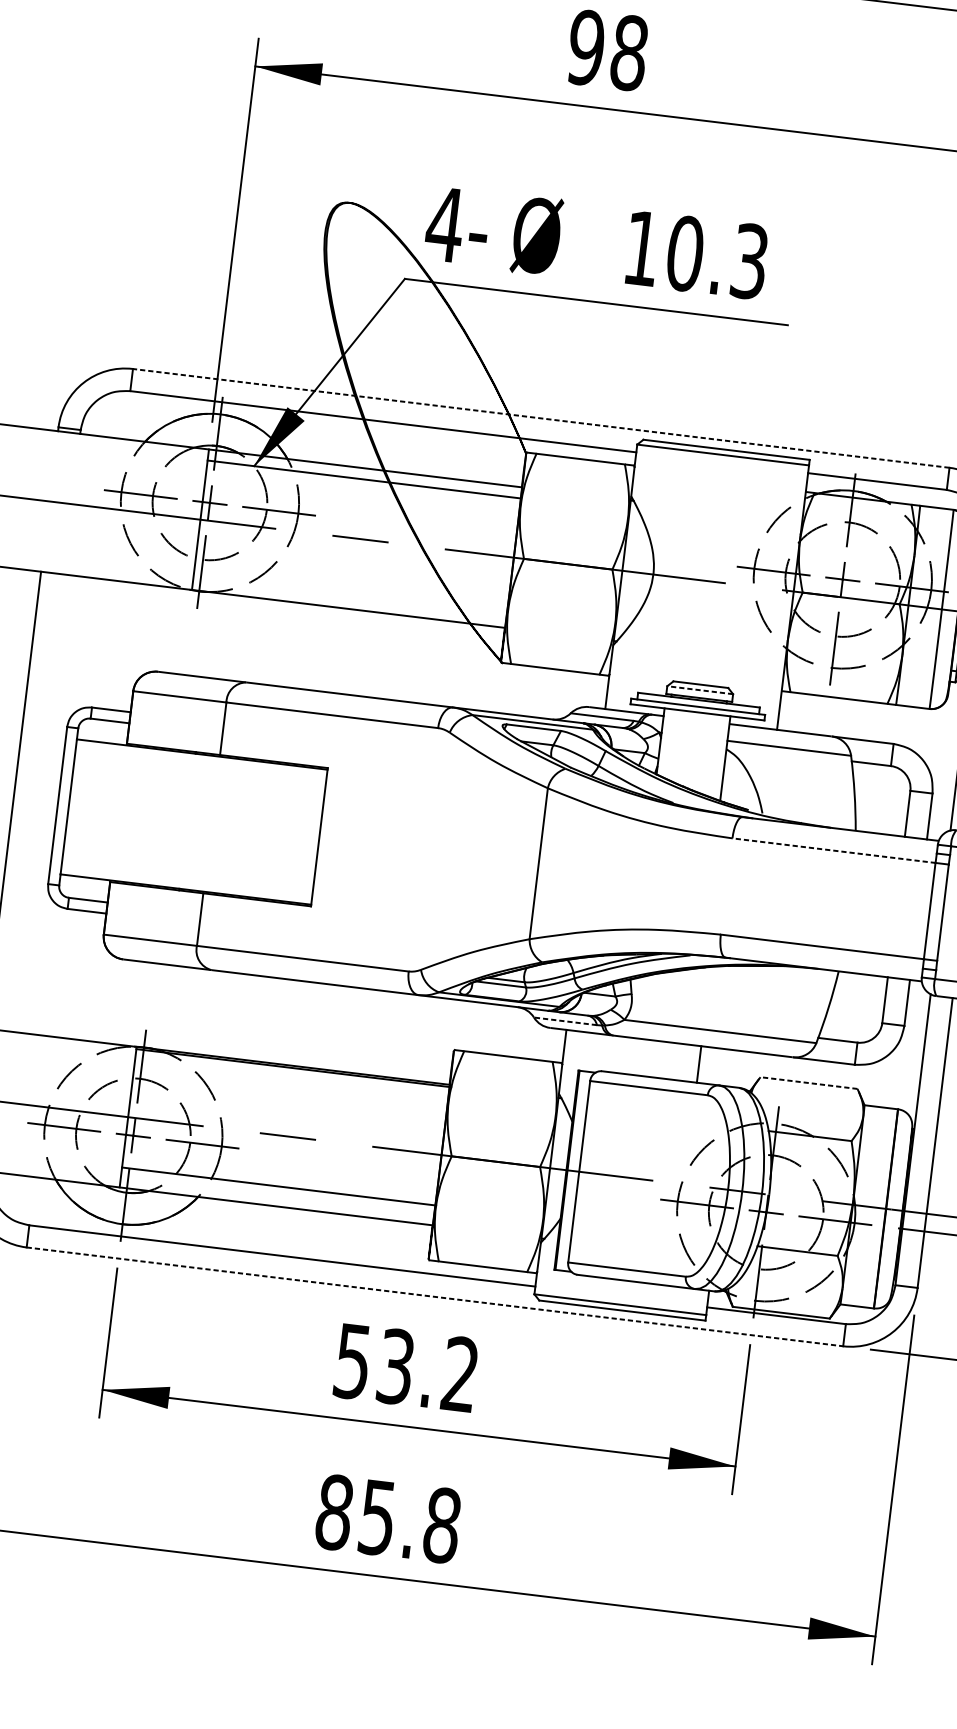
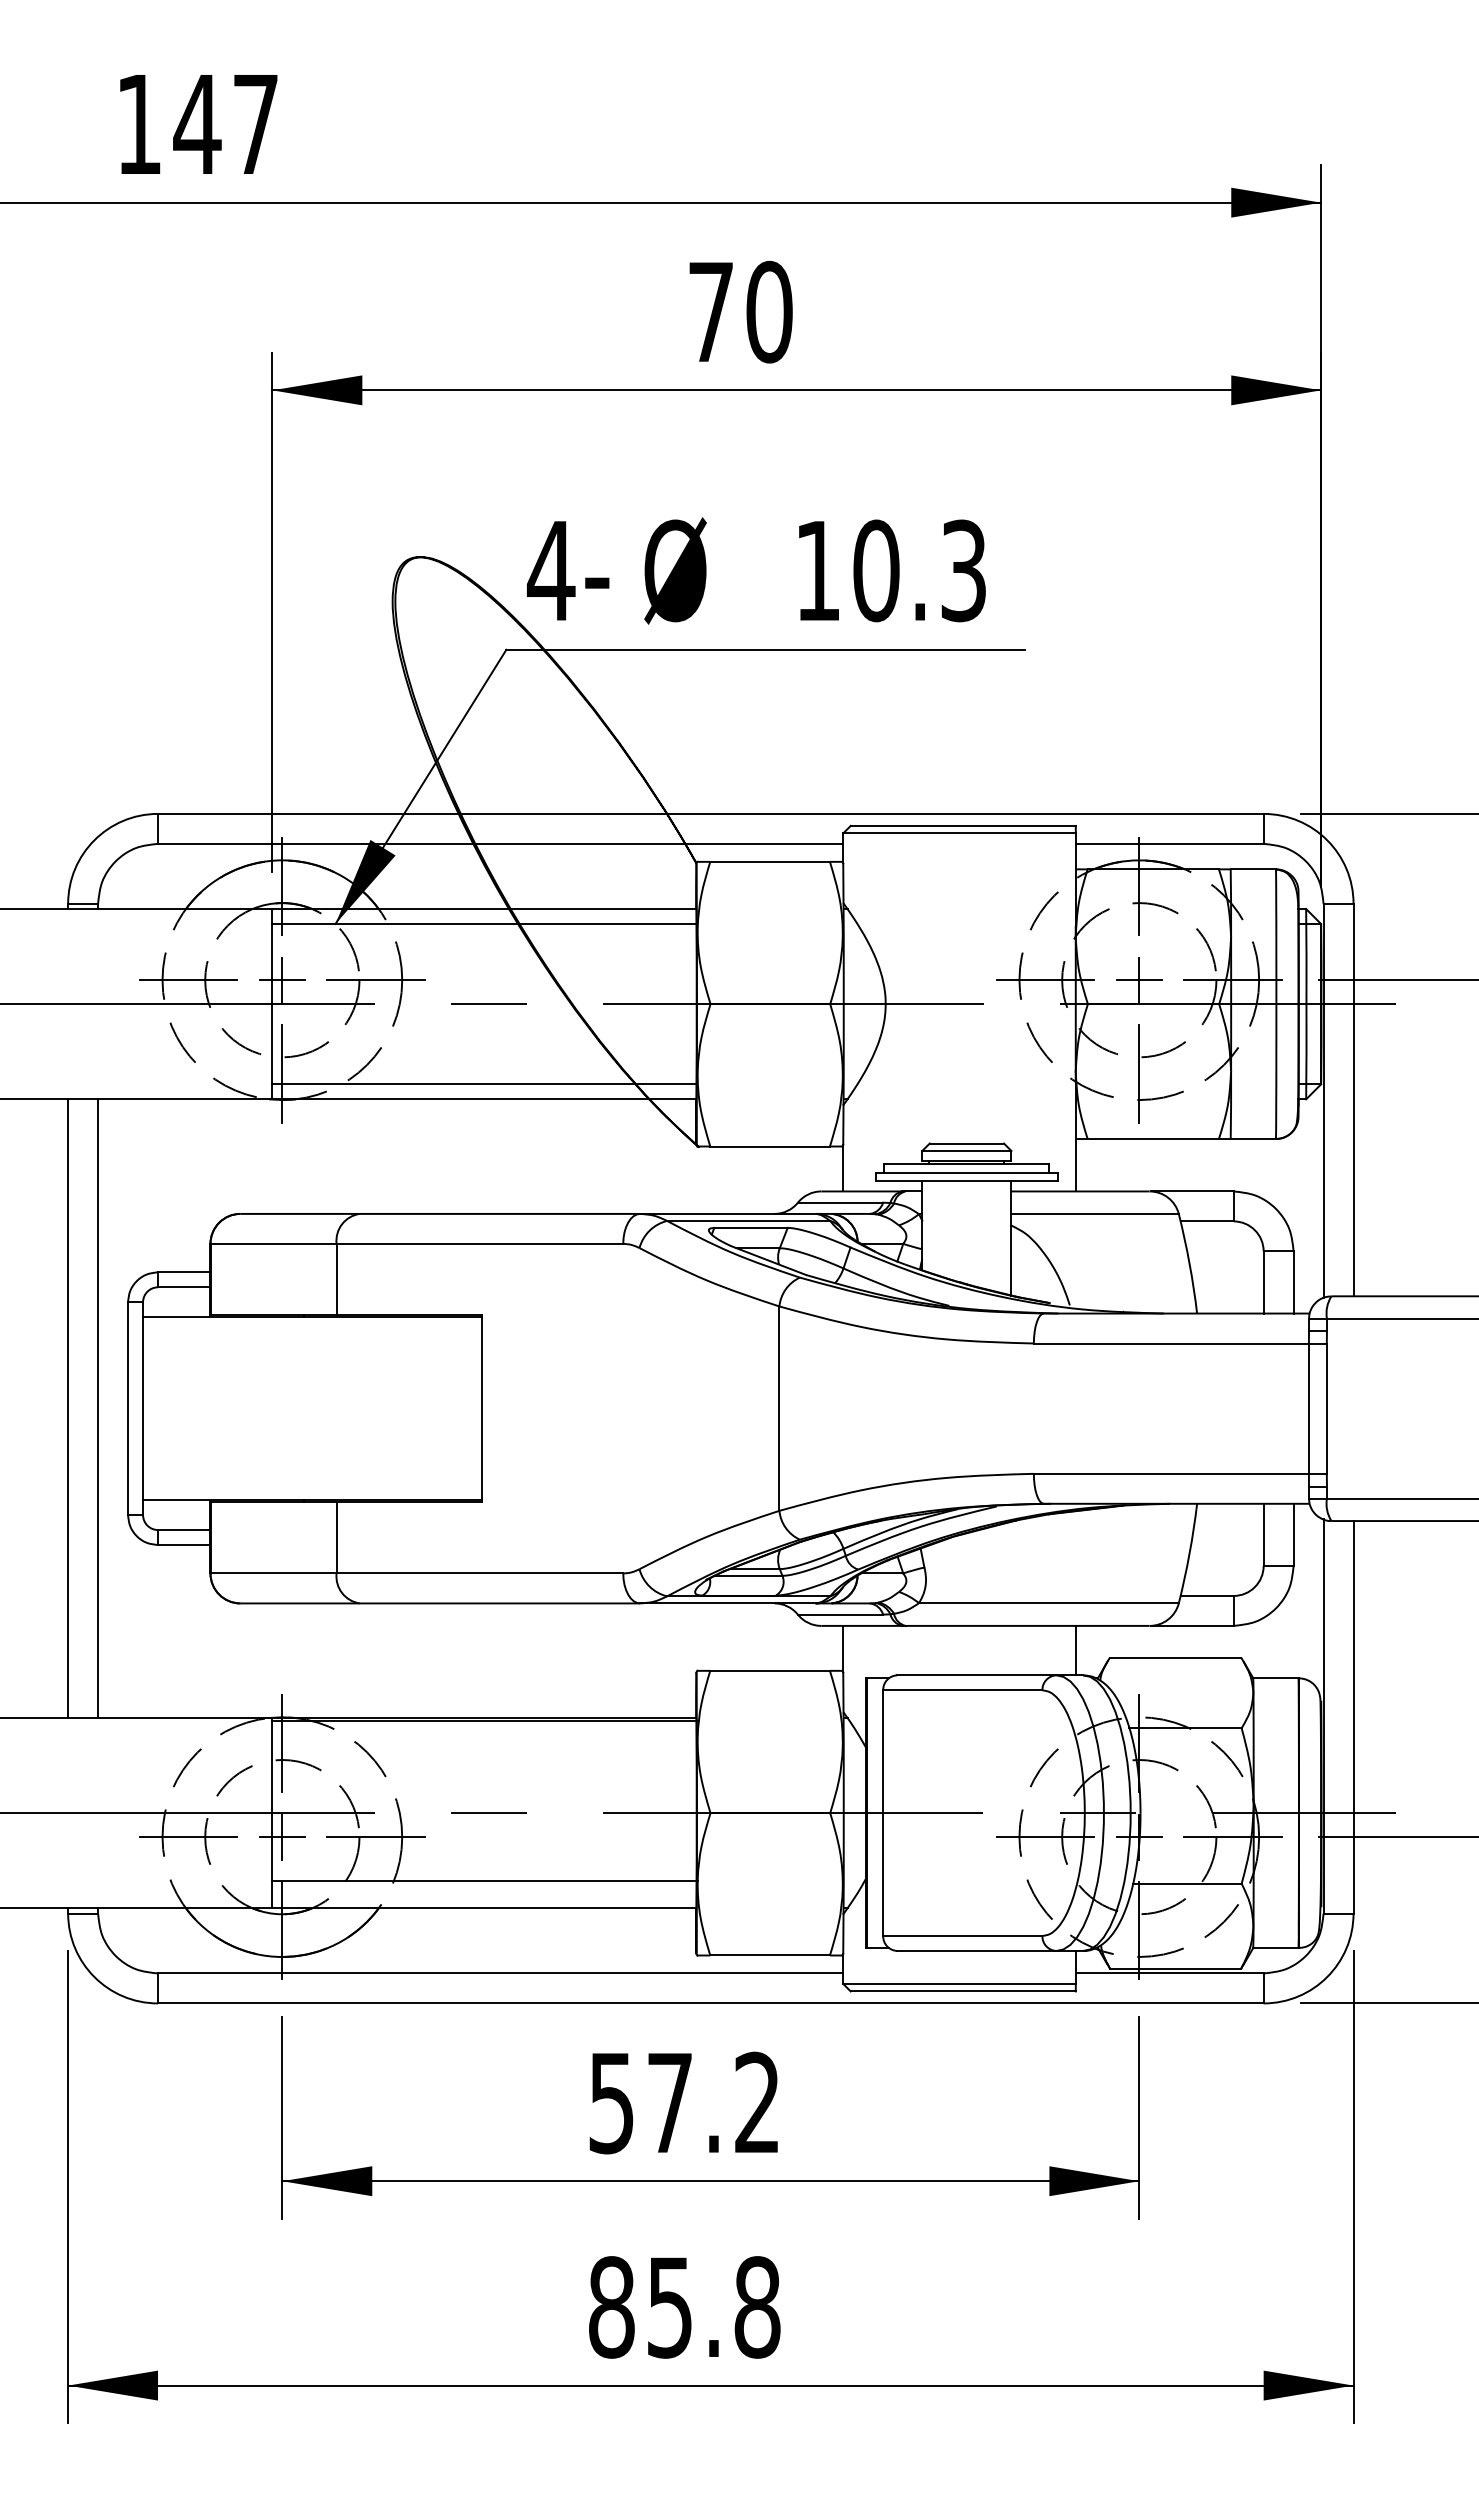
text: (608, 50) -> (740, 311), 98 -> 70
line: (541, 418) -> (710, 813), dashed -> solid
line: (349, 598) -> (484, 1084), added
line: (699, 690) -> (966, 1151), dashed -> solid
line: (35, 802) -> (98, 1408), added
line: (834, 850) -> (1171, 1343), dashed -> solid
line: (565, 1021) -> (840, 1614), dashed -> solid
line: (698, 1064) -> (1075, 1650), moved
line: (809, 1082) -> (1175, 1657), dashed -> solid
line: (434, 1296) -> (710, 2003), dashed -> solid
text: (396, 1366) -> (670, 2102), 53.2 -> 57.2

